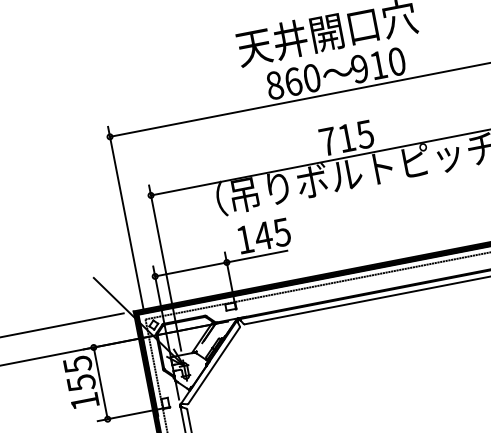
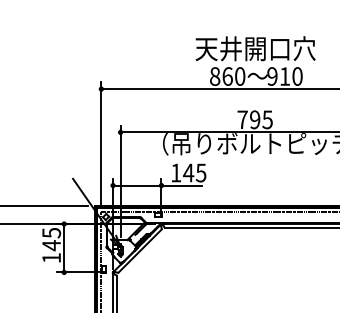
text: (347, 137) -> (255, 119), 715 -> 795
text: (81, 382) -> (51, 245), 155 -> 145

